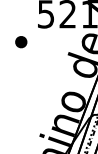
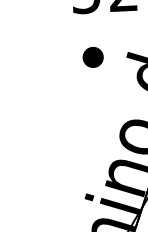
part: (21, 42) -> (93, 57), moved

